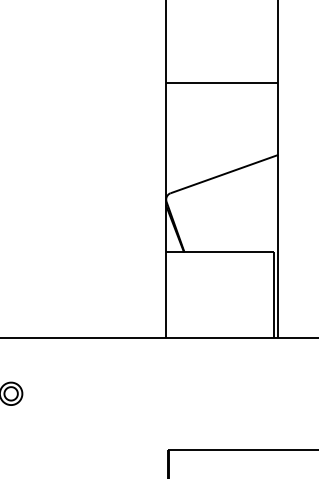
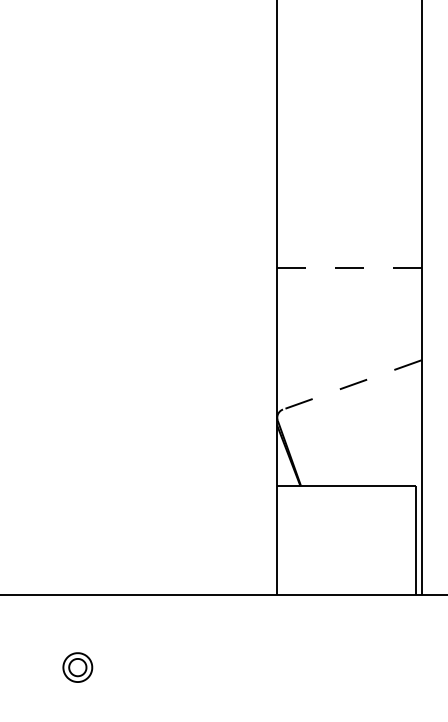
line: (221, 82) -> (348, 267), solid -> dashed
line: (224, 173) -> (352, 384), solid -> dashed

